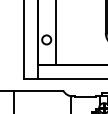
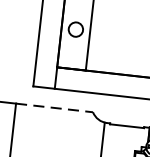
line: (39, 90) -> (55, 107), solid -> dashed

